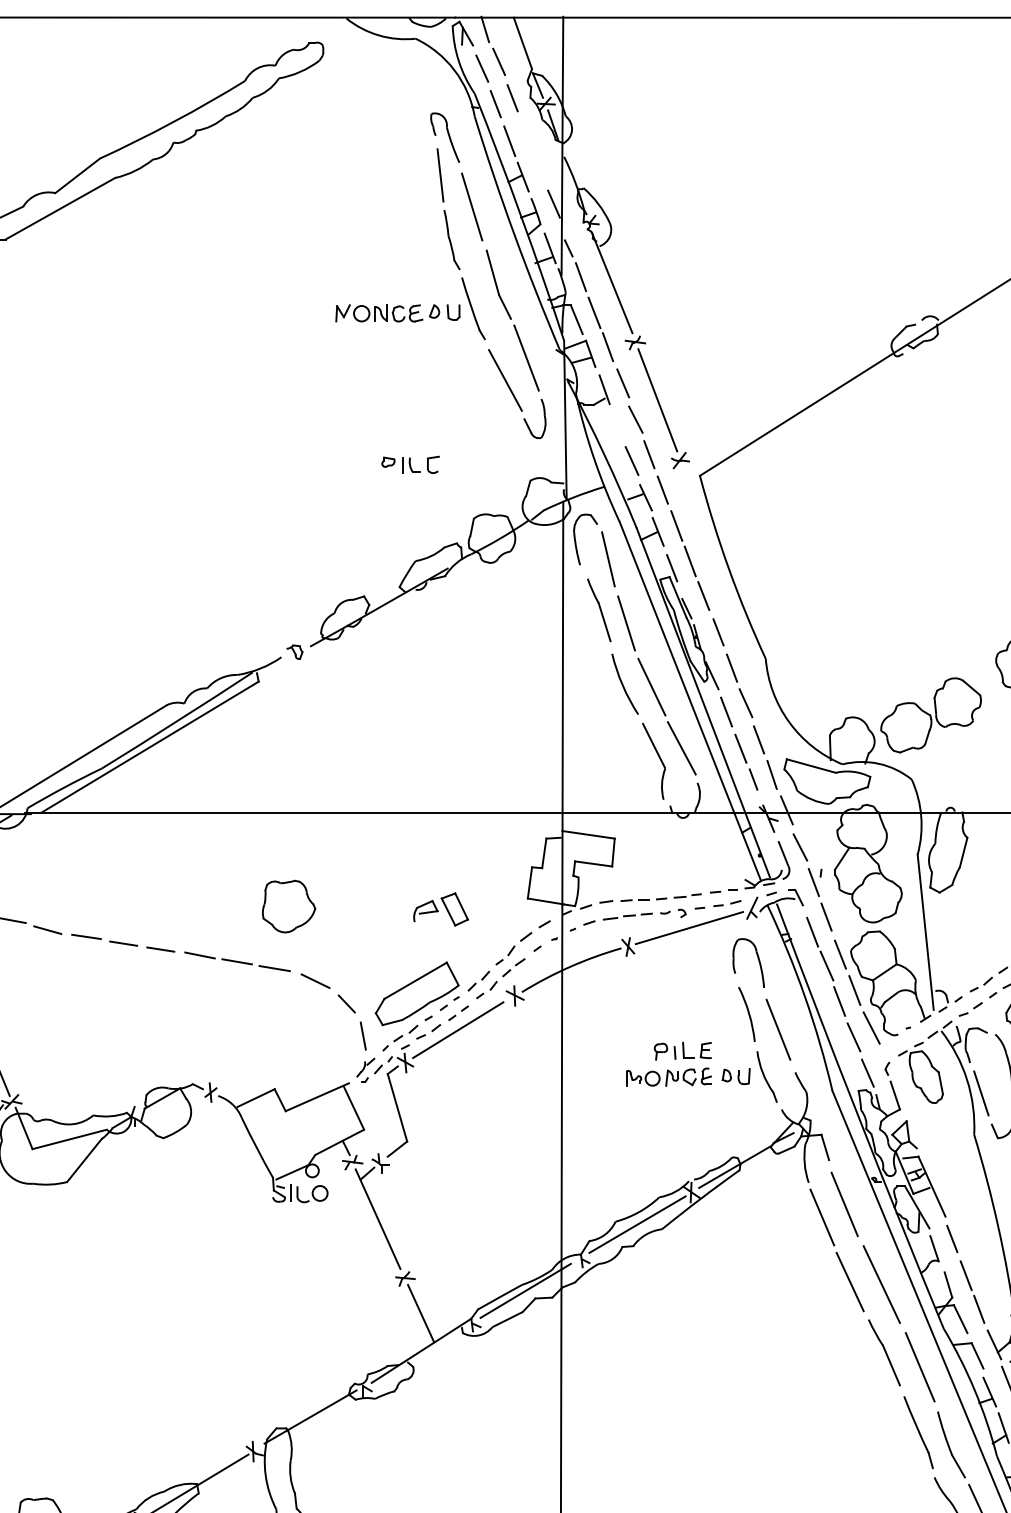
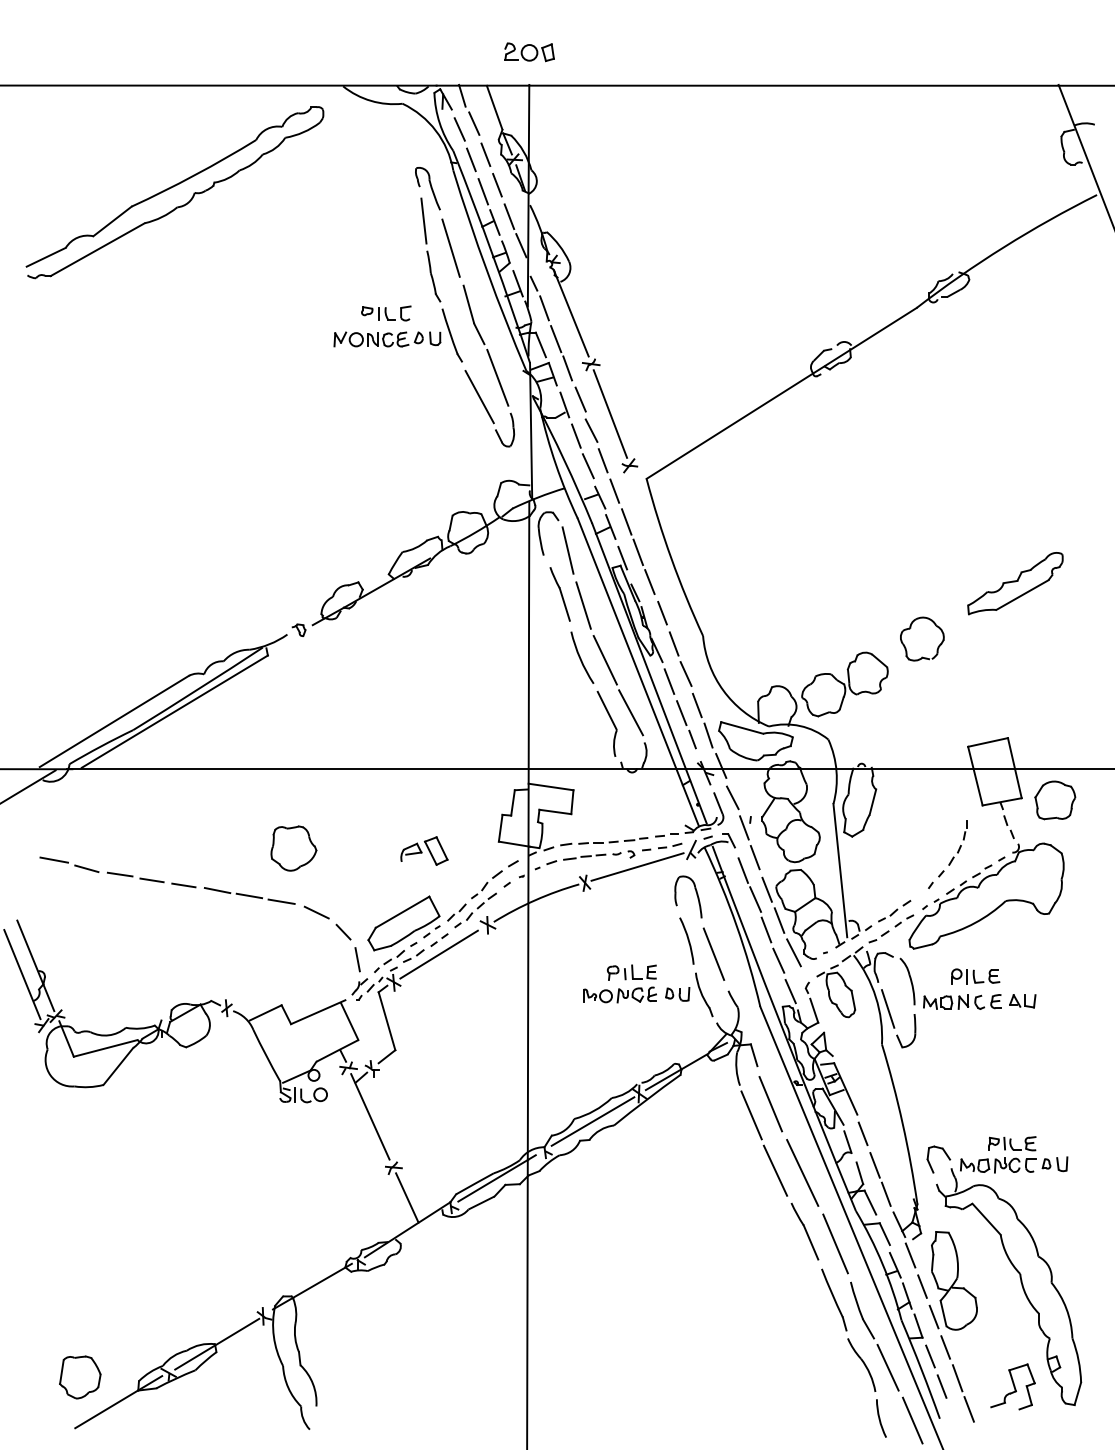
line: (526, 133) -> (497, 185), added
line: (540, 170) -> (509, 216), added
line: (618, 425) -> (576, 435), added
part: (410, 464) -> (386, 313), moved

